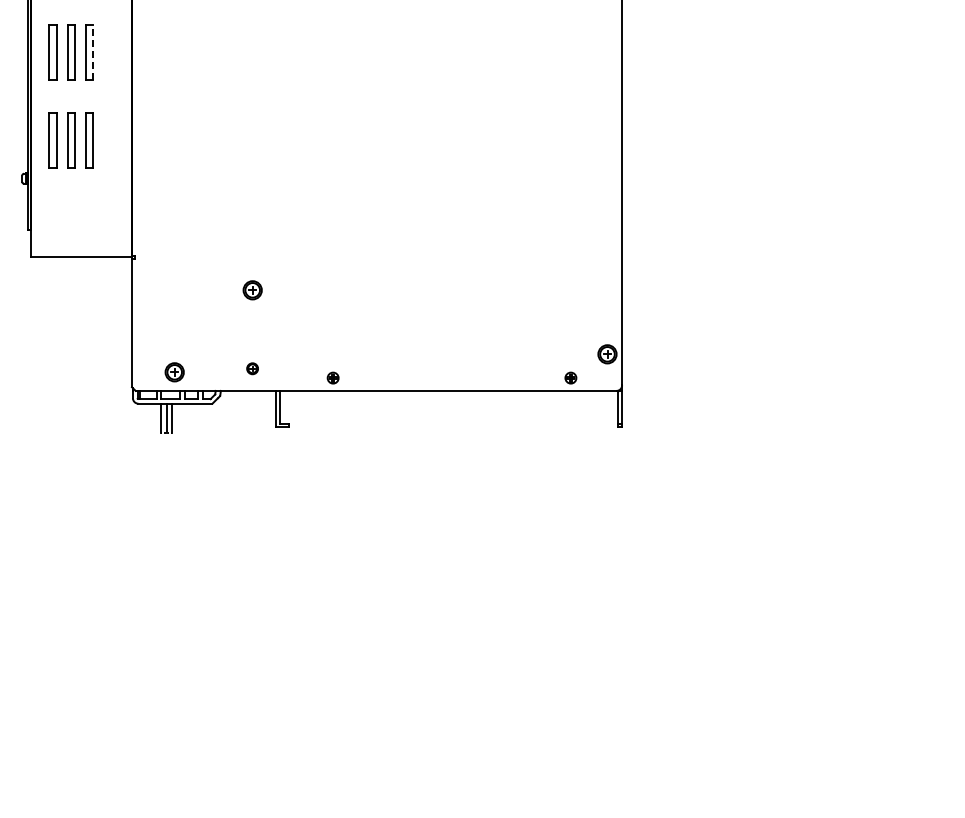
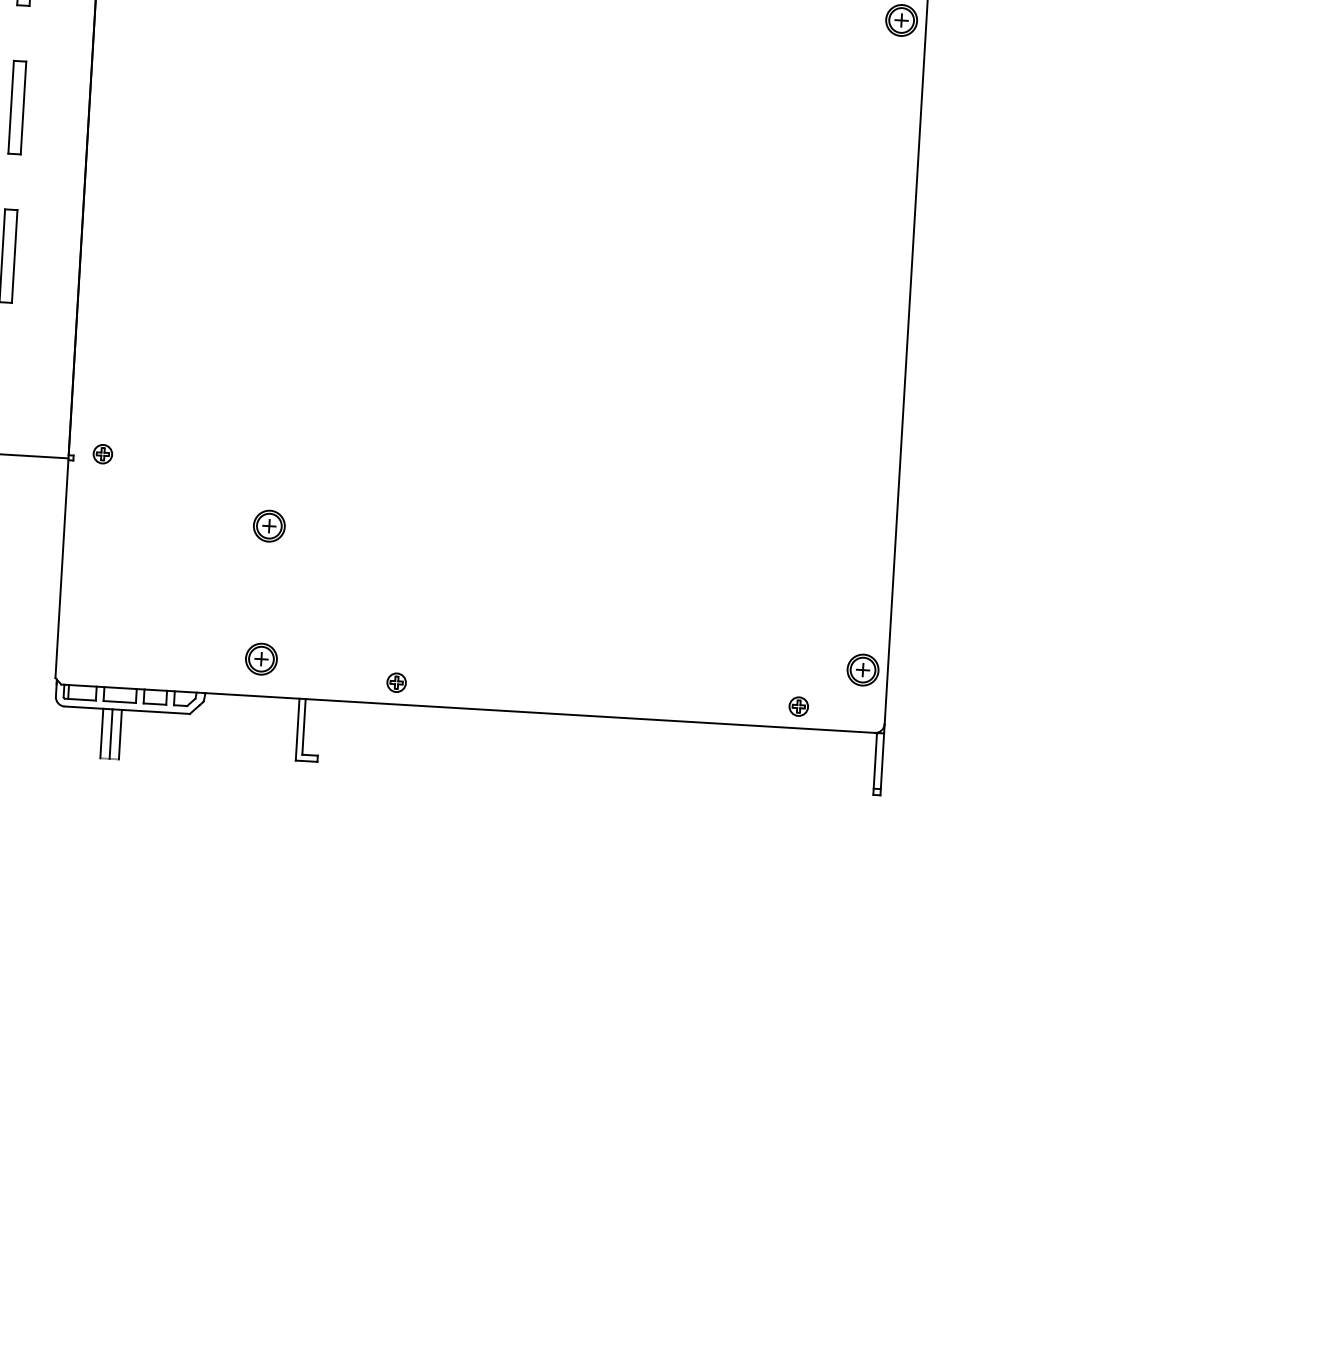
line: (93, 52) -> (23, 107), dashed -> solid
part: (151, 253) -> (101, 453), added
part: (252, 368) -> (261, 658), size x1.67
part: (174, 372) -> (128, 657), removed

